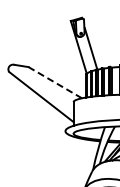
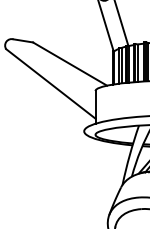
line: (55, 82) -> (70, 63), dashed -> solid

